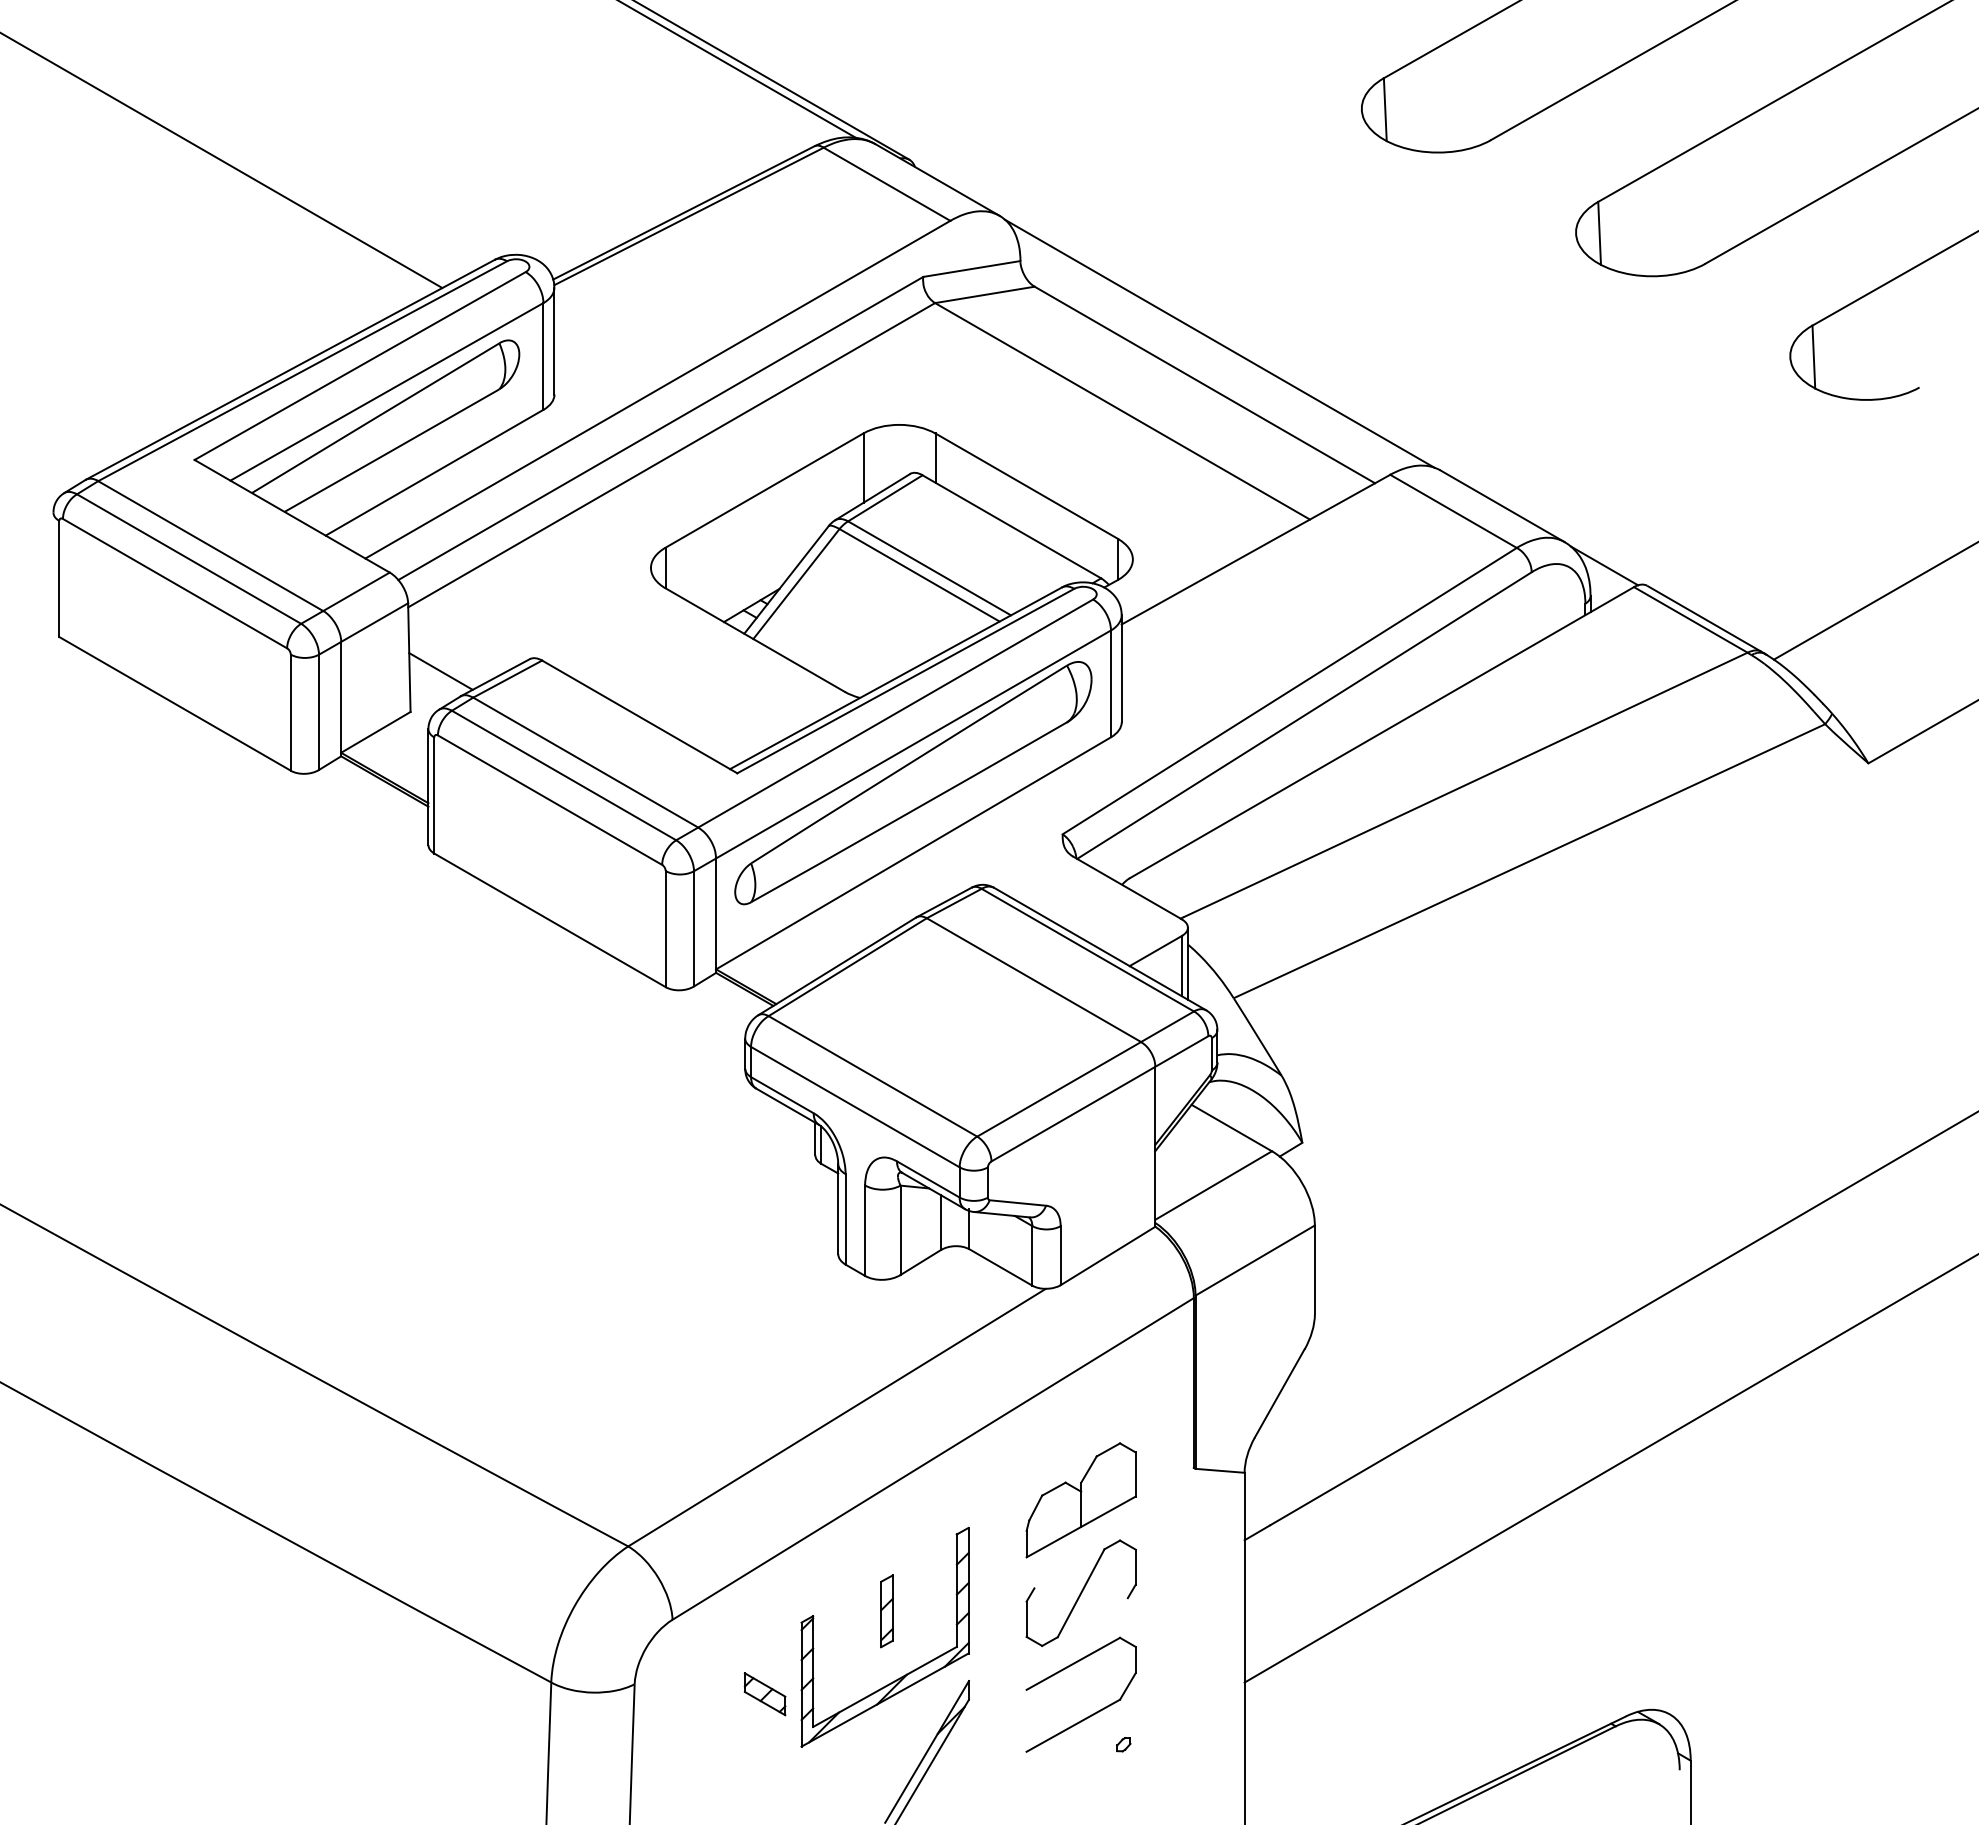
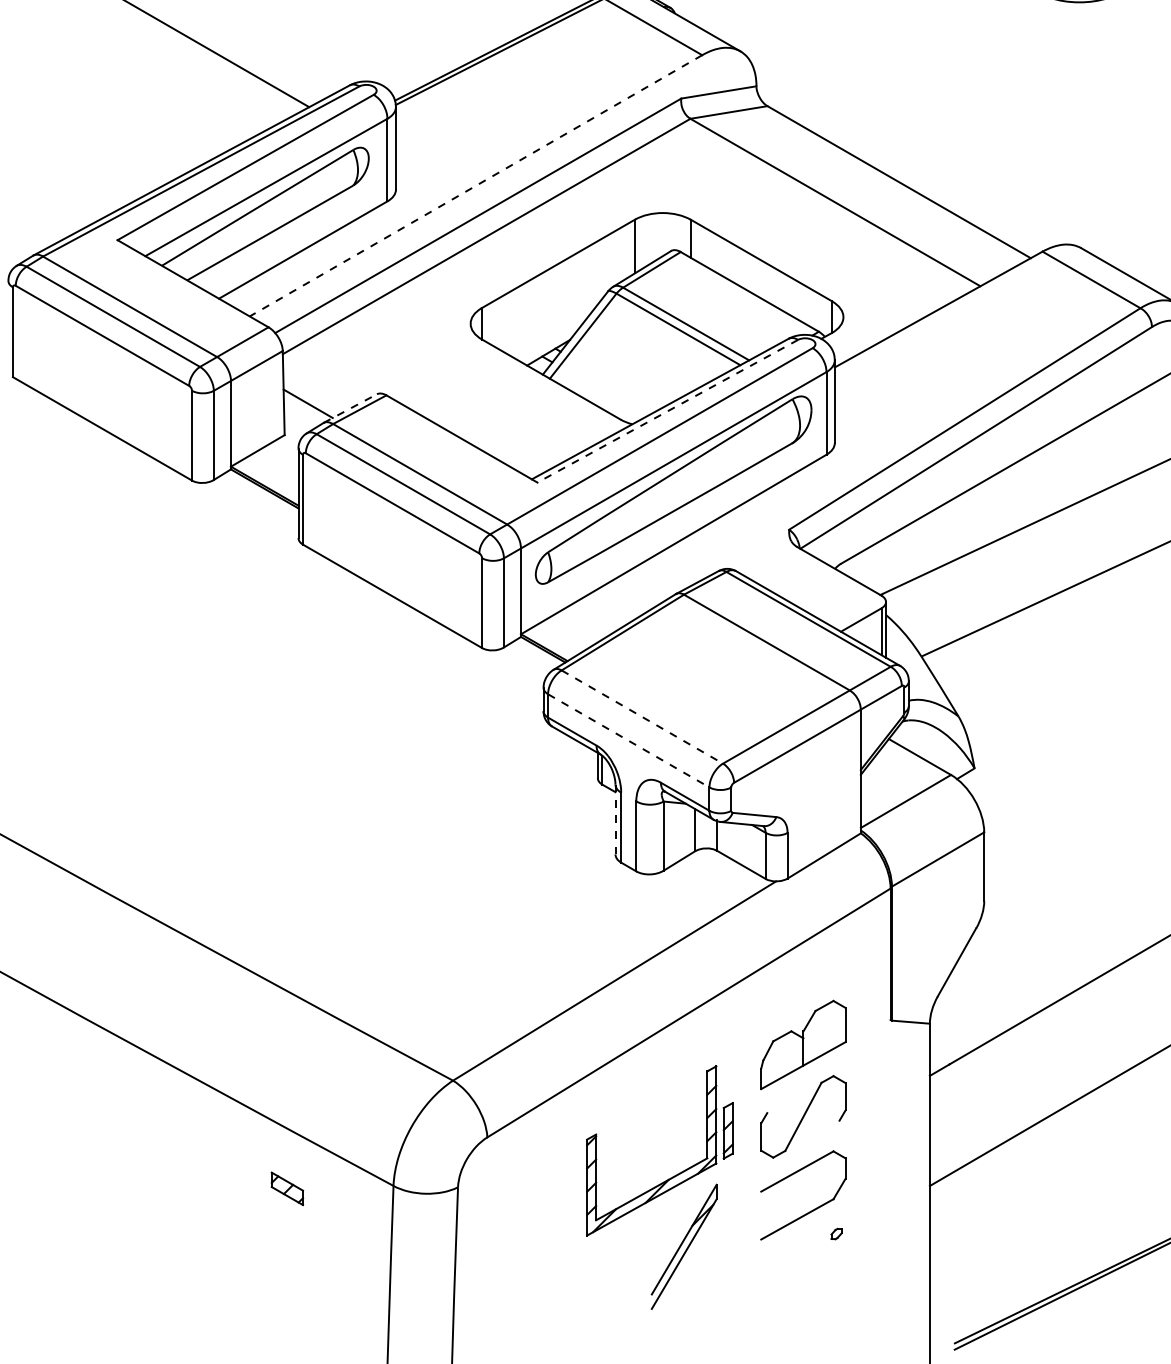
line: (1219, 343) -> (910, 150), removed
line: (657, 389) -> (475, 185), solid -> dashed
line: (495, 677) -> (350, 408), solid -> dashed
line: (905, 681) -> (667, 411), solid -> dashed
line: (873, 1076) -> (642, 717), solid -> dashed
line: (855, 1107) -> (628, 741), solid -> dashed
line: (838, 1208) -> (615, 819), solid -> dashed
part: (886, 1611) -> (727, 1131), moved
part: (764, 1694) -> (286, 1189), moved

